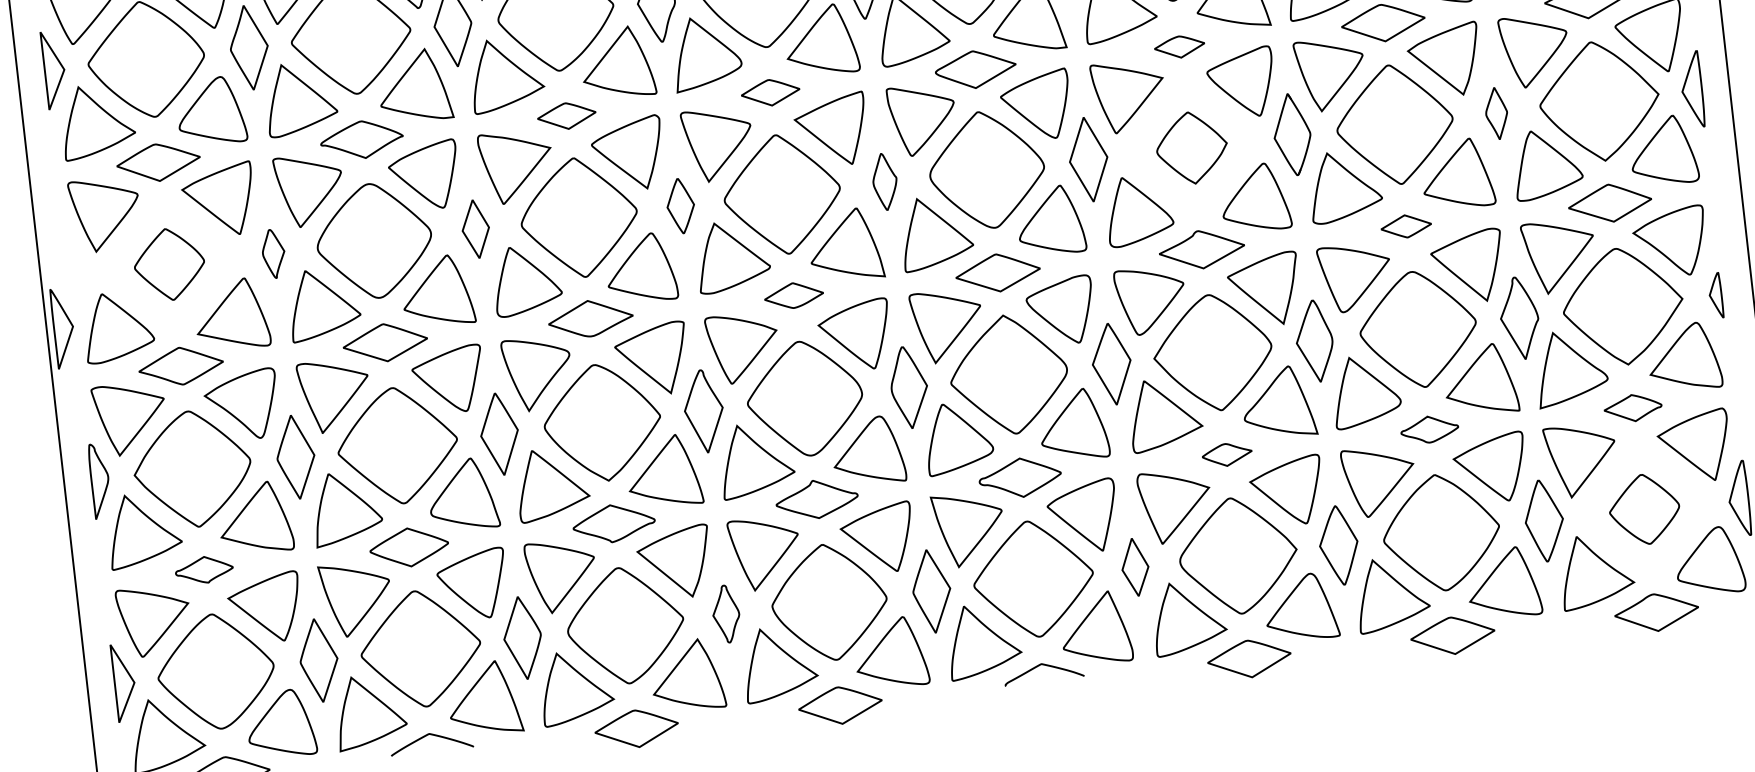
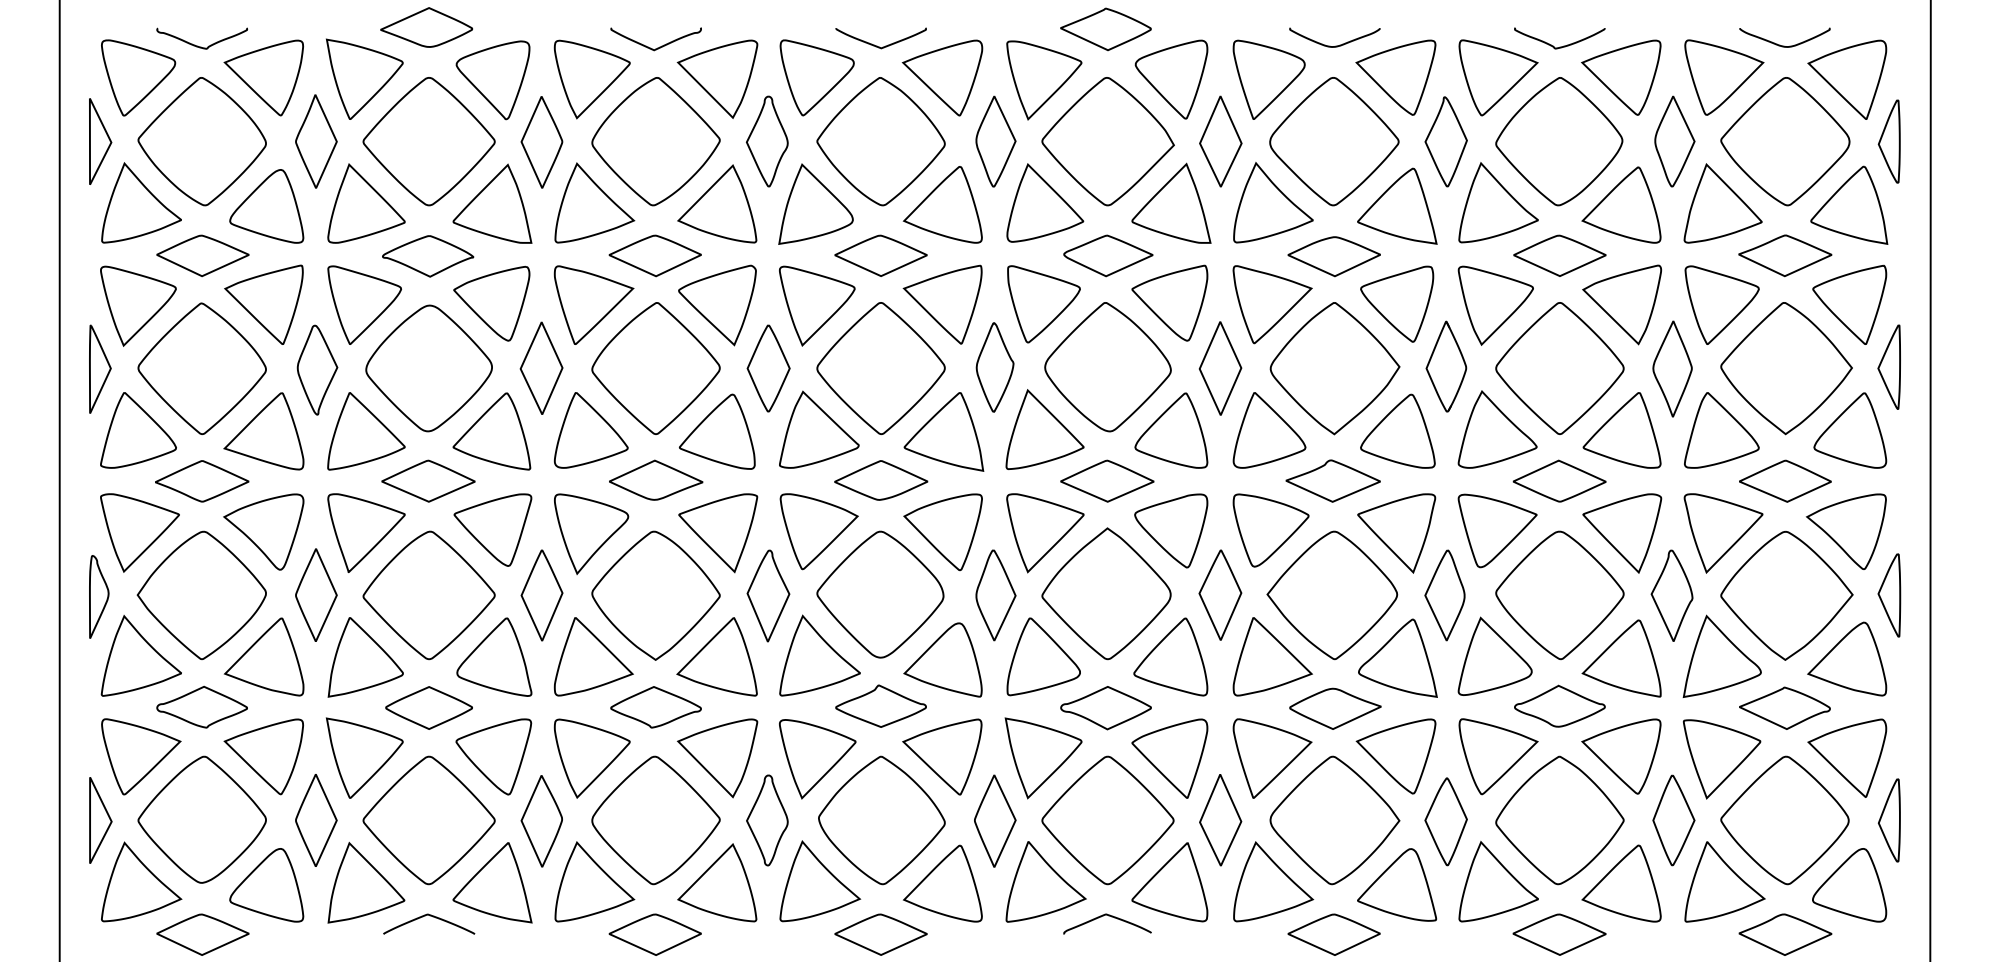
part: (1179, 46) -> (1333, 256), size x1.67
part: (770, 92) -> (880, 255), size x1.43
part: (1496, 113) -> (1672, 368), size x1.67
part: (566, 115) -> (654, 255), size x1.43
part: (1191, 147) -> (1334, 368), size x1.67
part: (884, 181) -> (994, 367), size x1.43
part: (680, 206) -> (768, 368), size x1.43
part: (1406, 225) -> (1559, 480), size x1.67
part: (475, 228) -> (541, 367), size x1.43
part: (273, 253) -> (317, 369), size x1.67
part: (168, 264) -> (201, 368), size x1.67
part: (794, 295) -> (881, 480), size x1.43
part: (1715, 295) -> (1889, 595), size x1.67
part: (63, 327) -> (100, 368), moved
part: (1632, 407) -> (1784, 707), size x1.43
part: (1429, 428) -> (1559, 705), size x1.43
part: (1227, 454) -> (1335, 708), size x1.67
part: (1644, 509) -> (1784, 820), size x1.67
part: (1135, 567) -> (1220, 820), size x1.43
part: (203, 569) -> (201, 706), size x1.43
part: (726, 614) -> (767, 820), size x1.43

